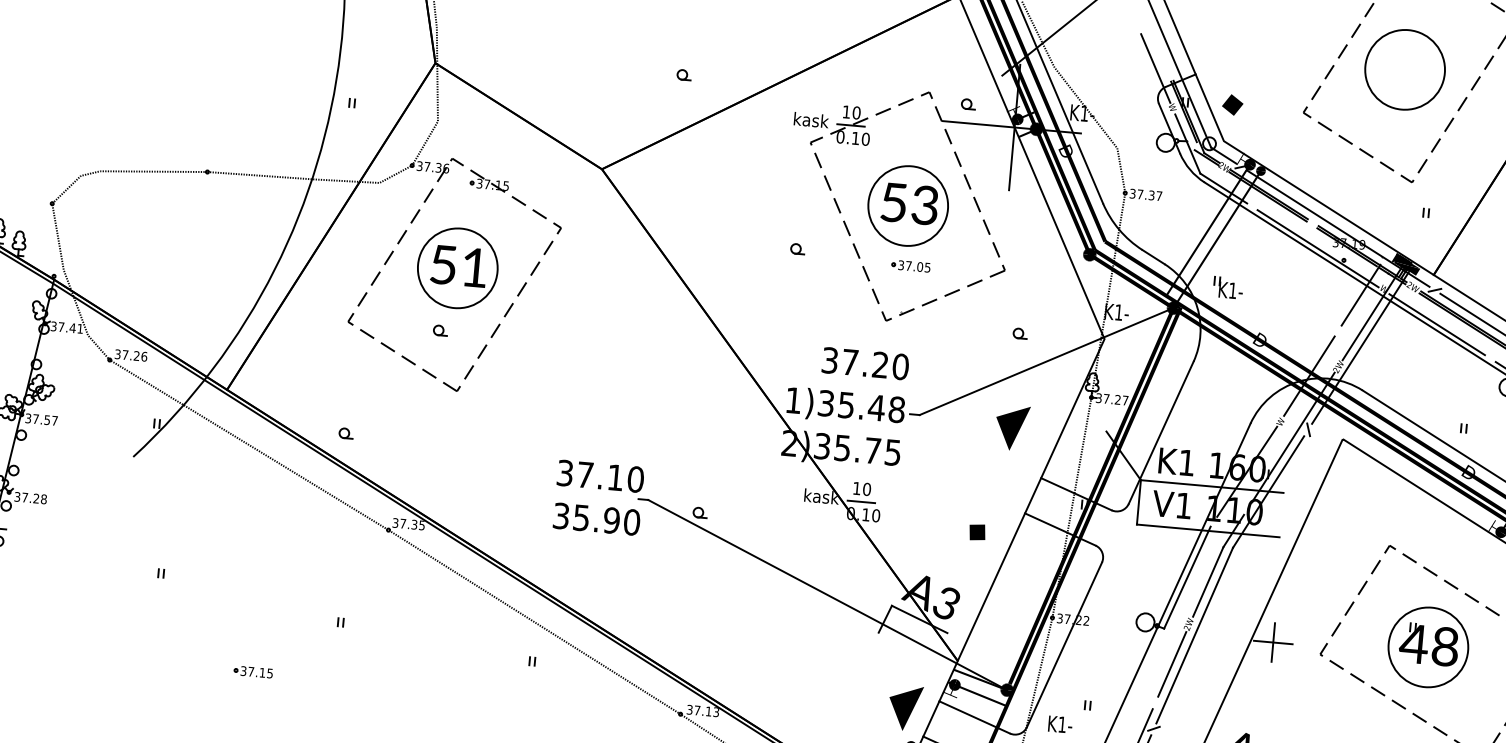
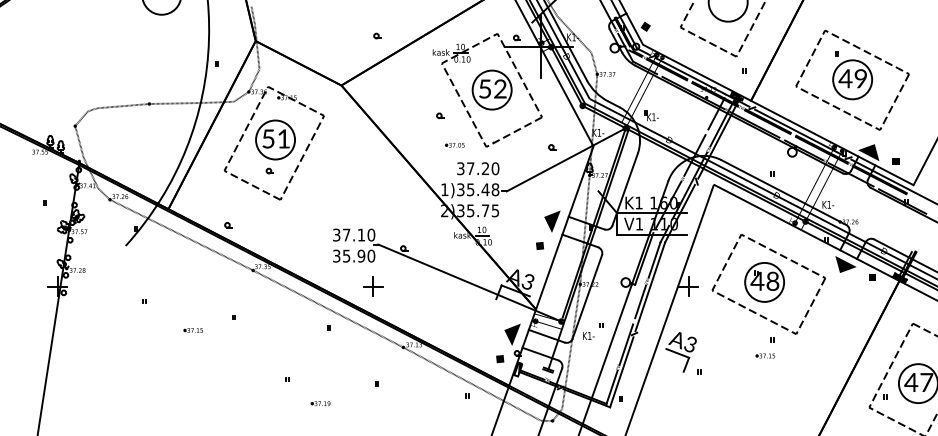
text: (924, 210) -> (500, 91), 53 -> 52
part: (909, 266) -> (454, 145), moved
part: (1012, 427) -> (552, 221), moved
part: (630, 584) -> (373, 286), added
part: (251, 671) -> (192, 330), moved

